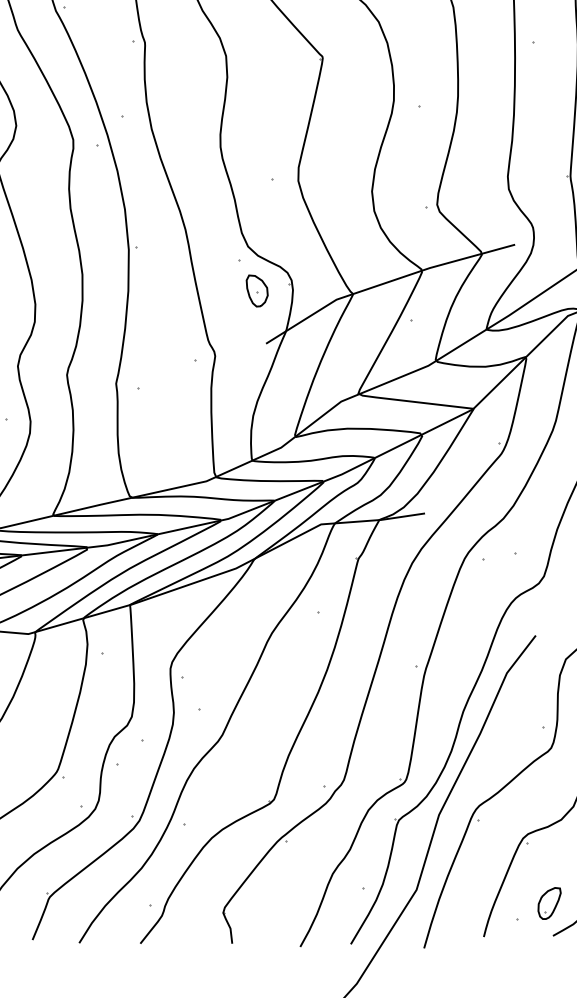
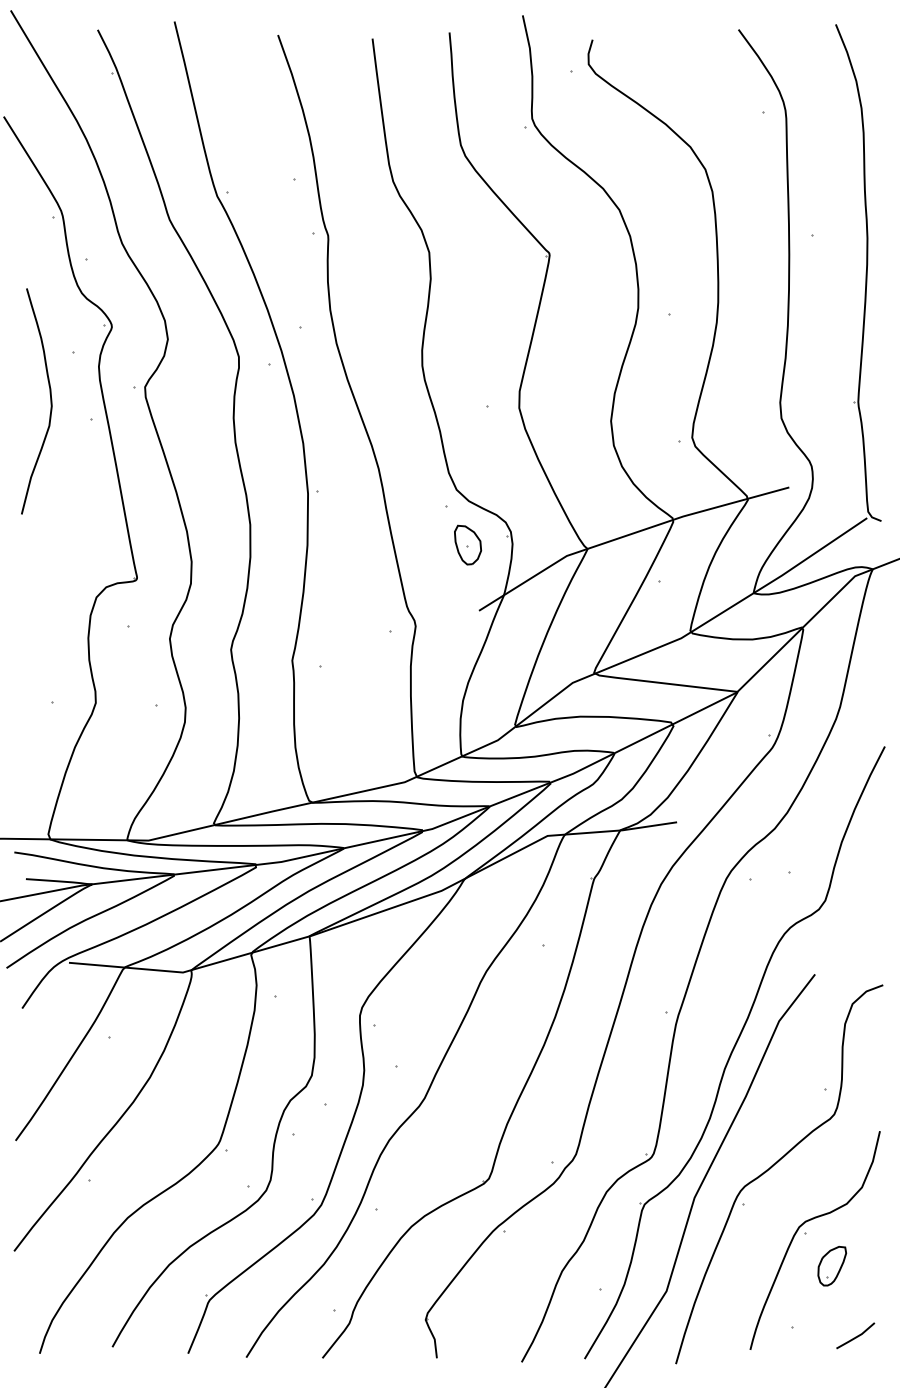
part: (549, 902) -> (832, 1265), moved

